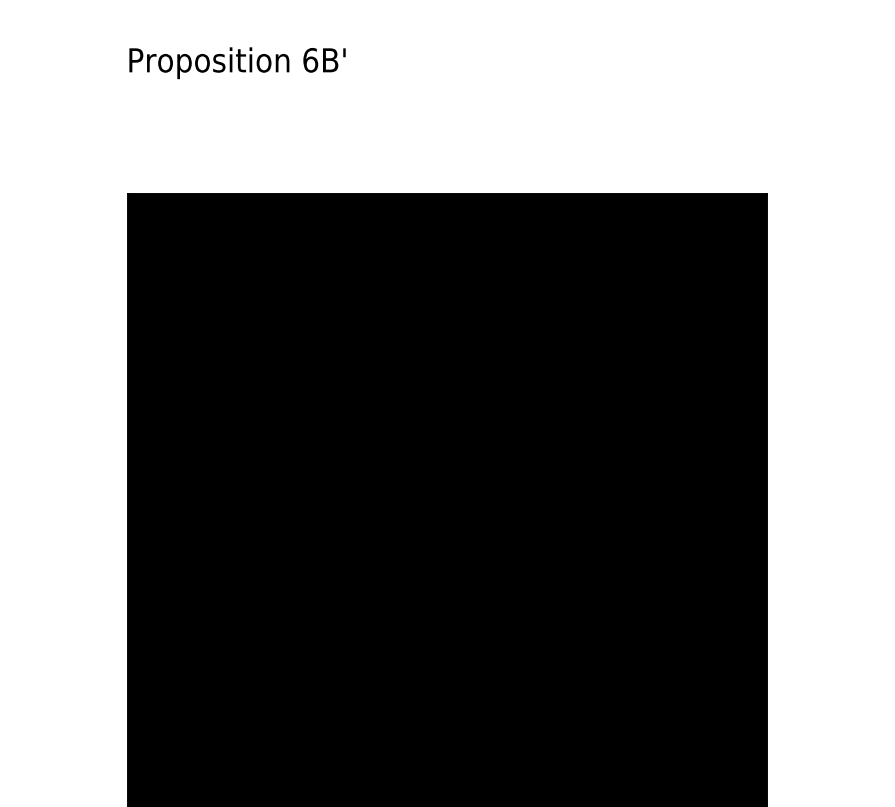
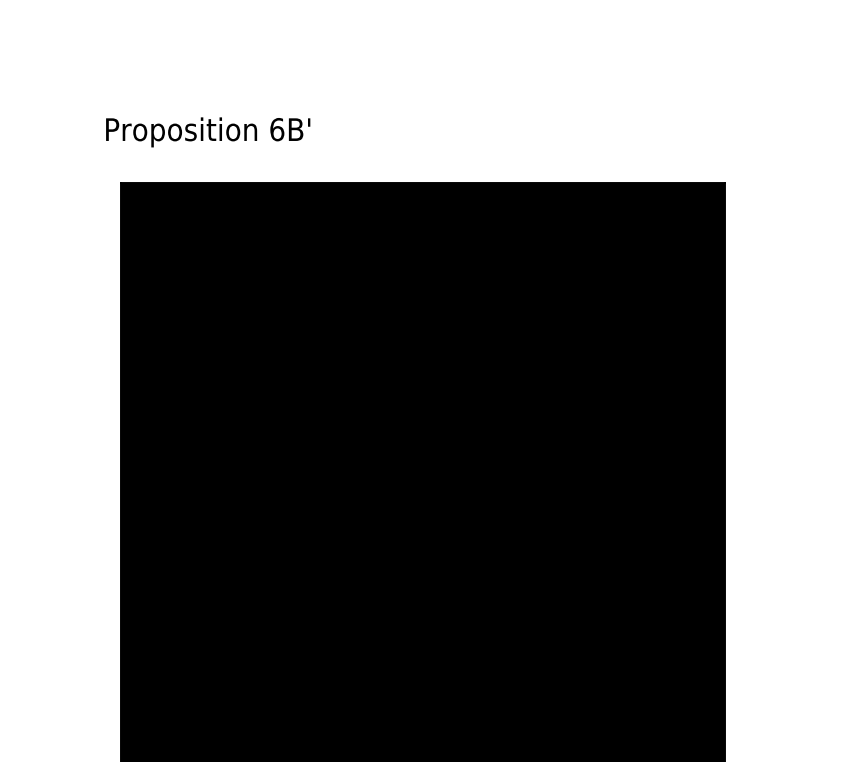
text: (237, 63) -> (208, 132), moved

